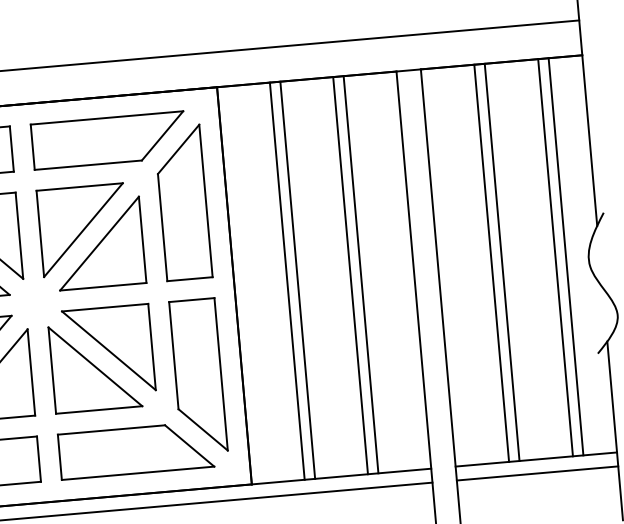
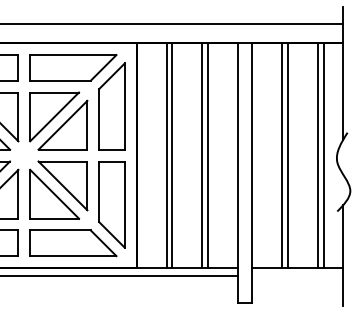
line: (537, 472) -> (297, 275), removed

